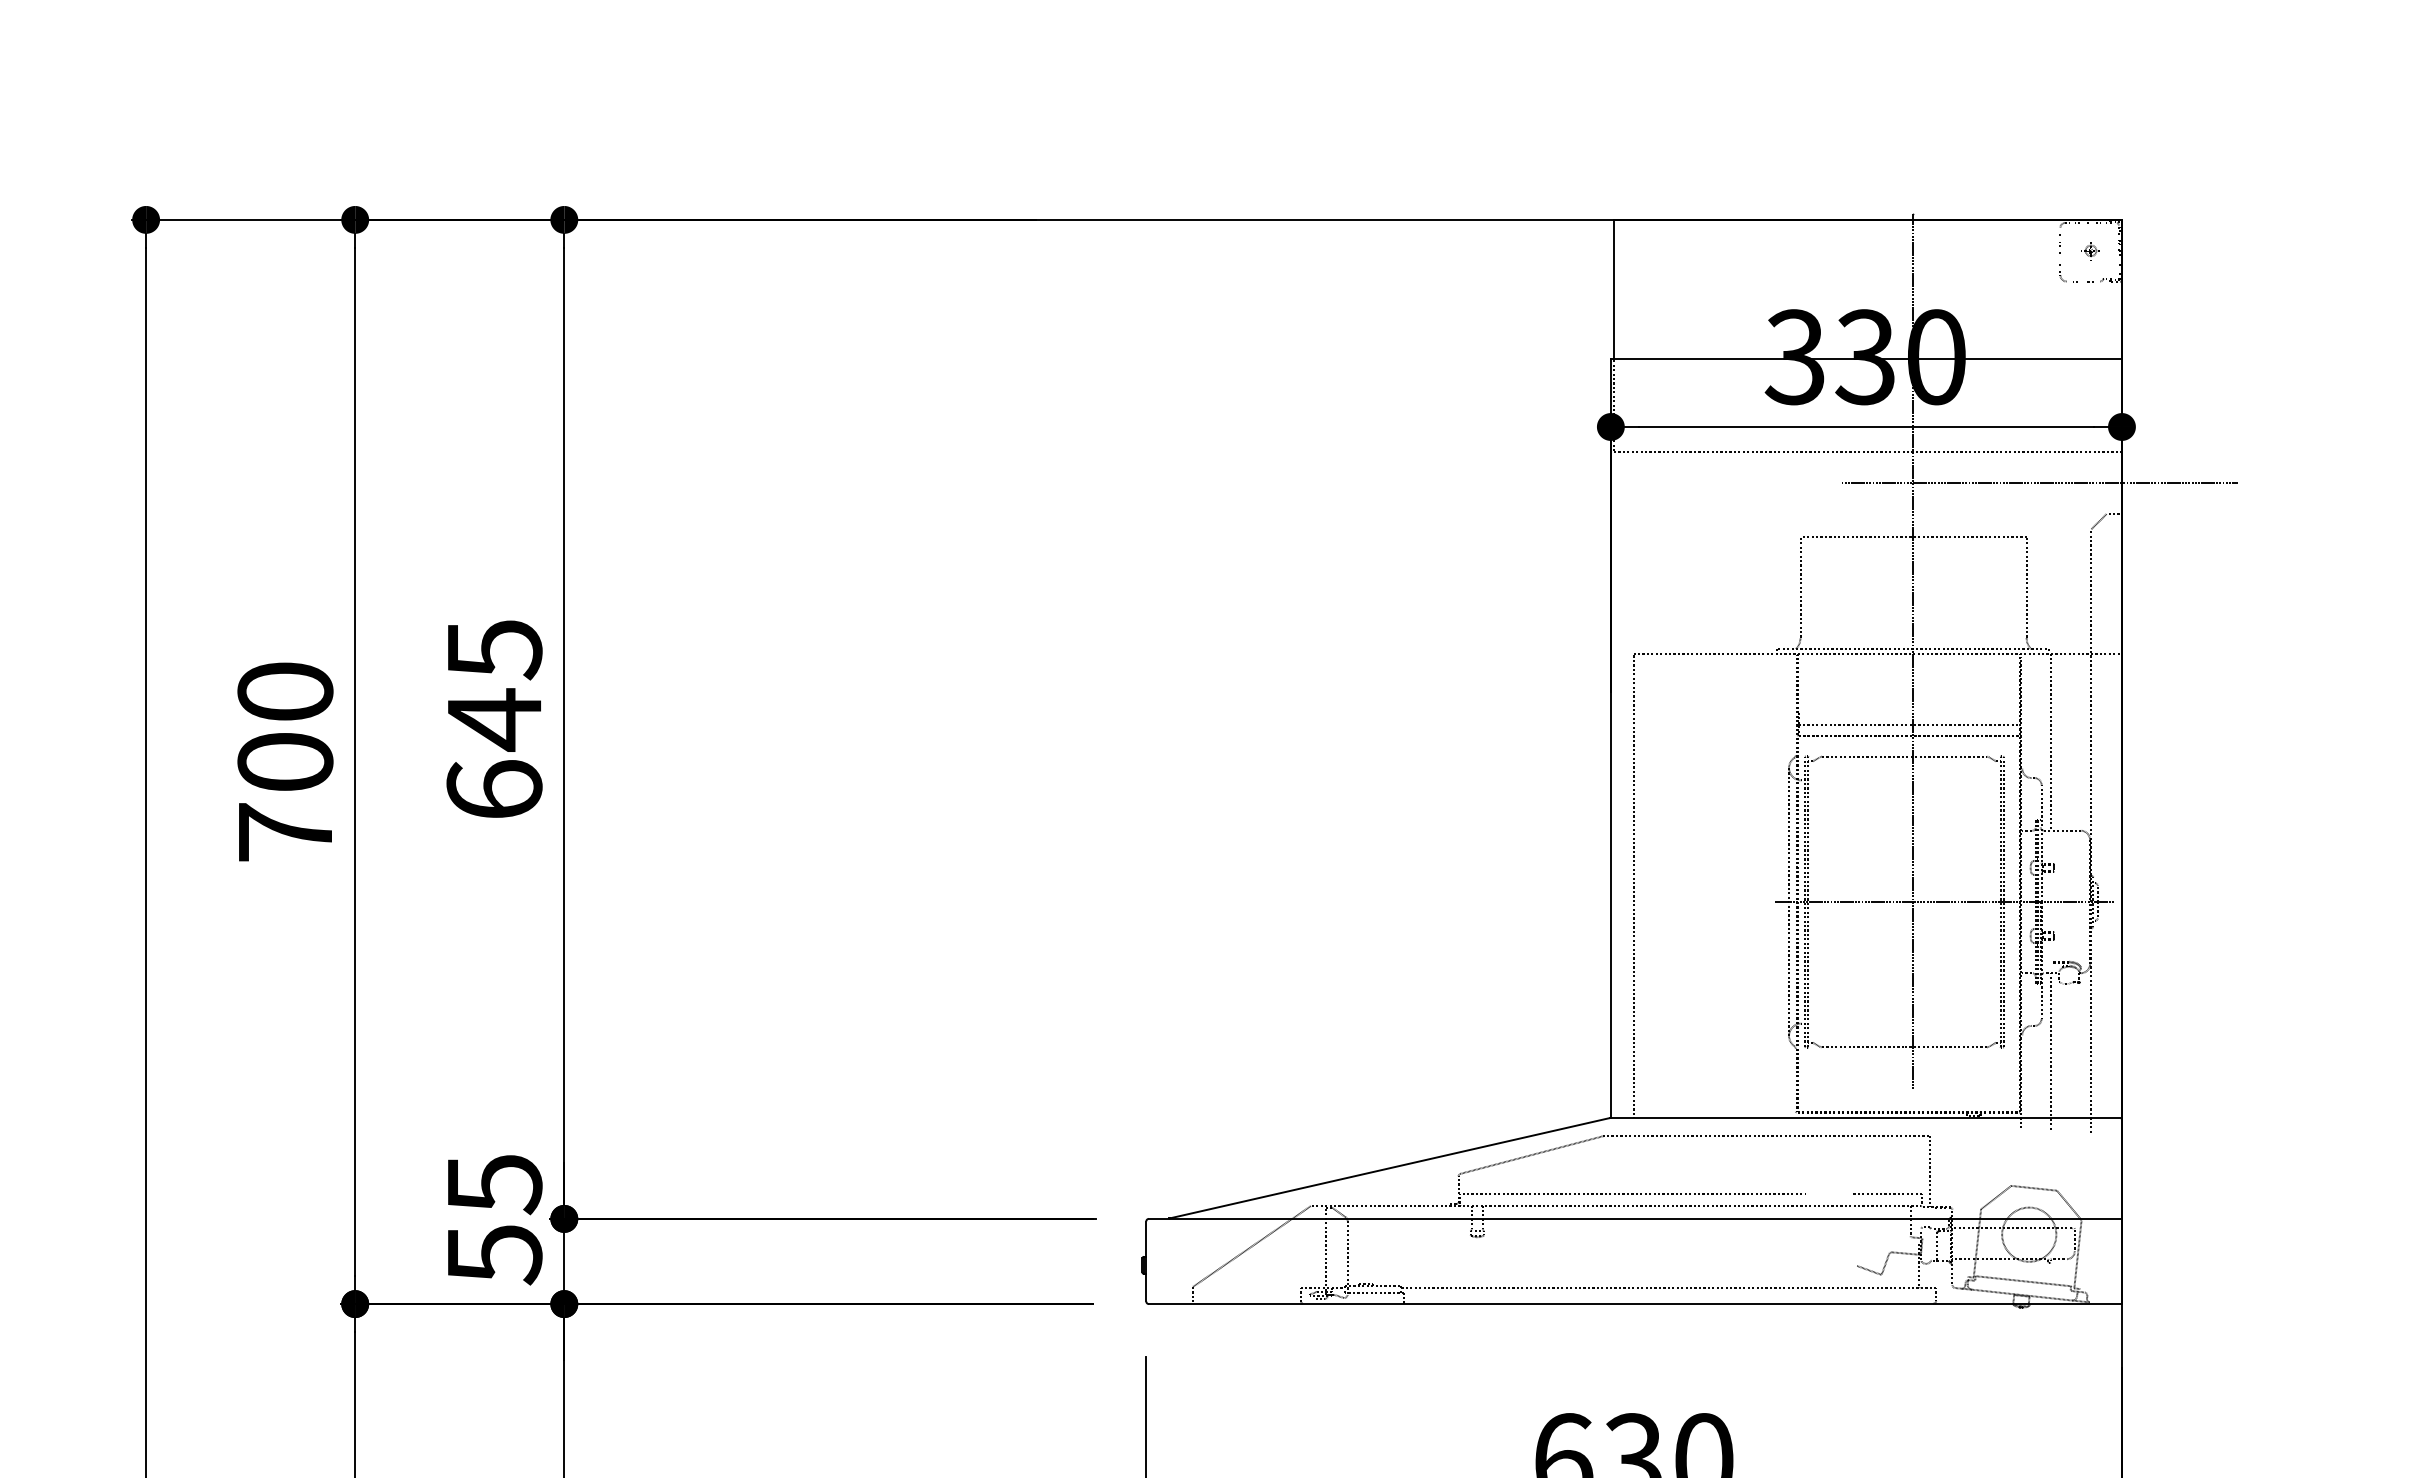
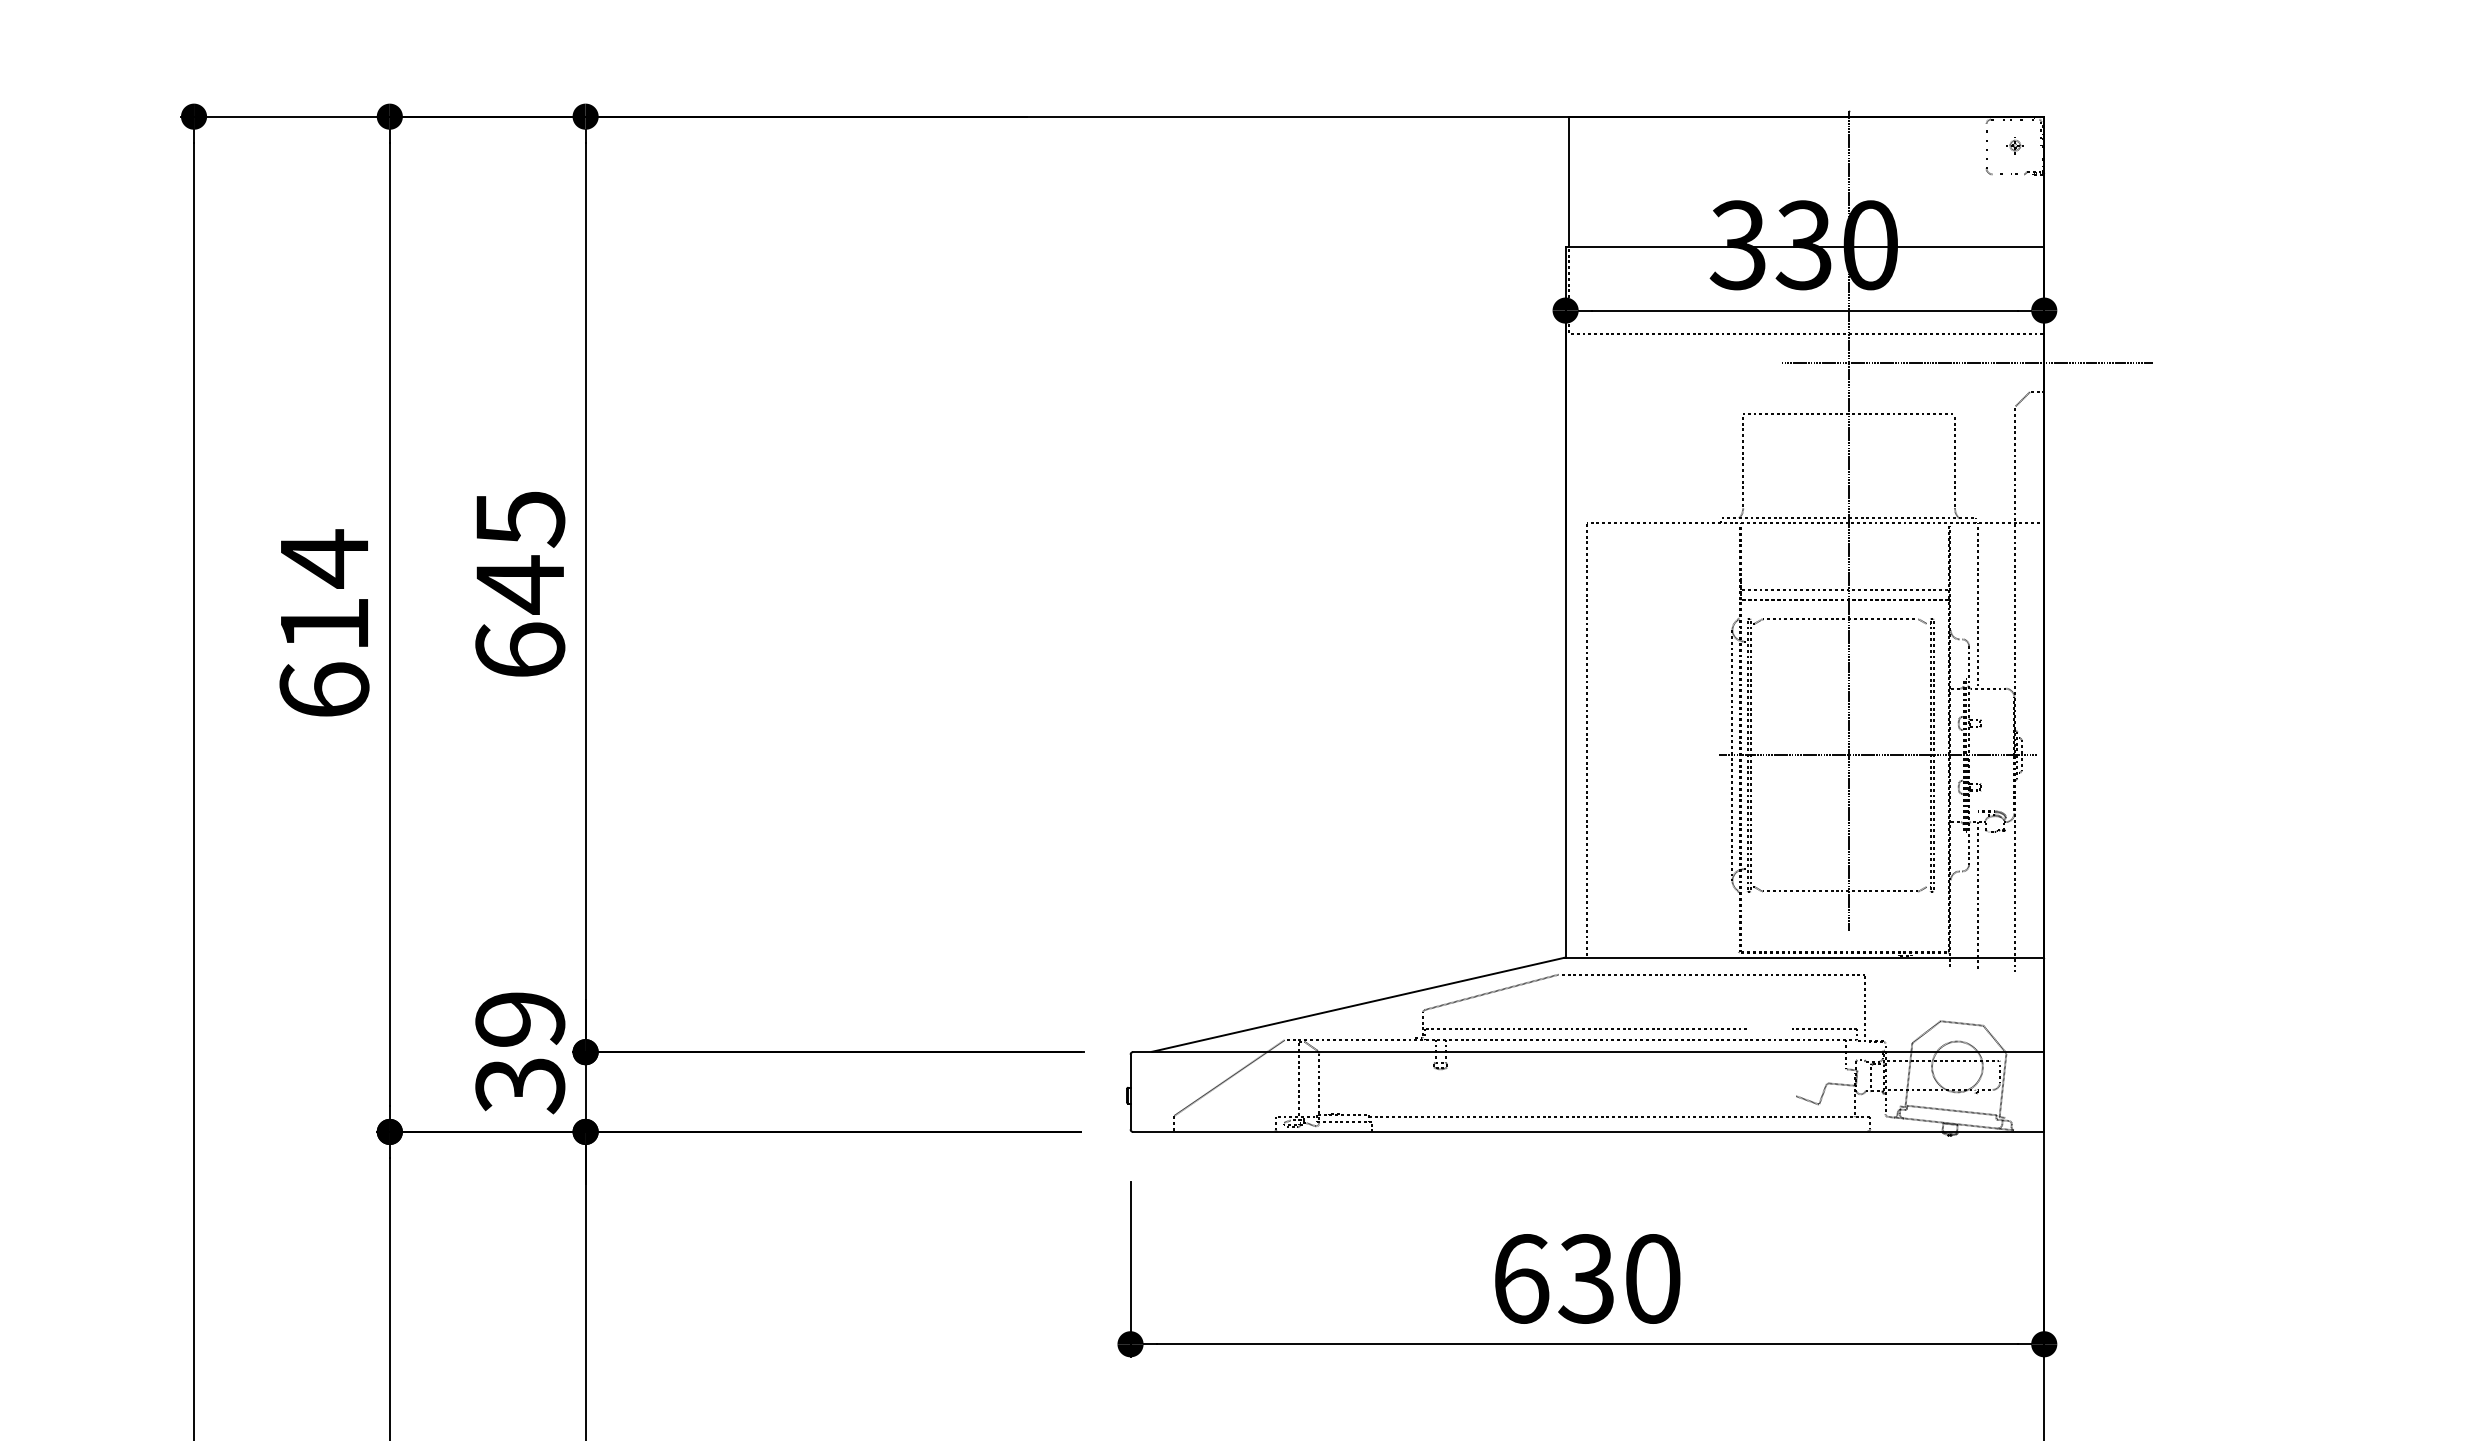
text: (285, 761) -> (324, 623), 700 -> 614
text: (494, 1220) -> (520, 1053), 55 -> 39

